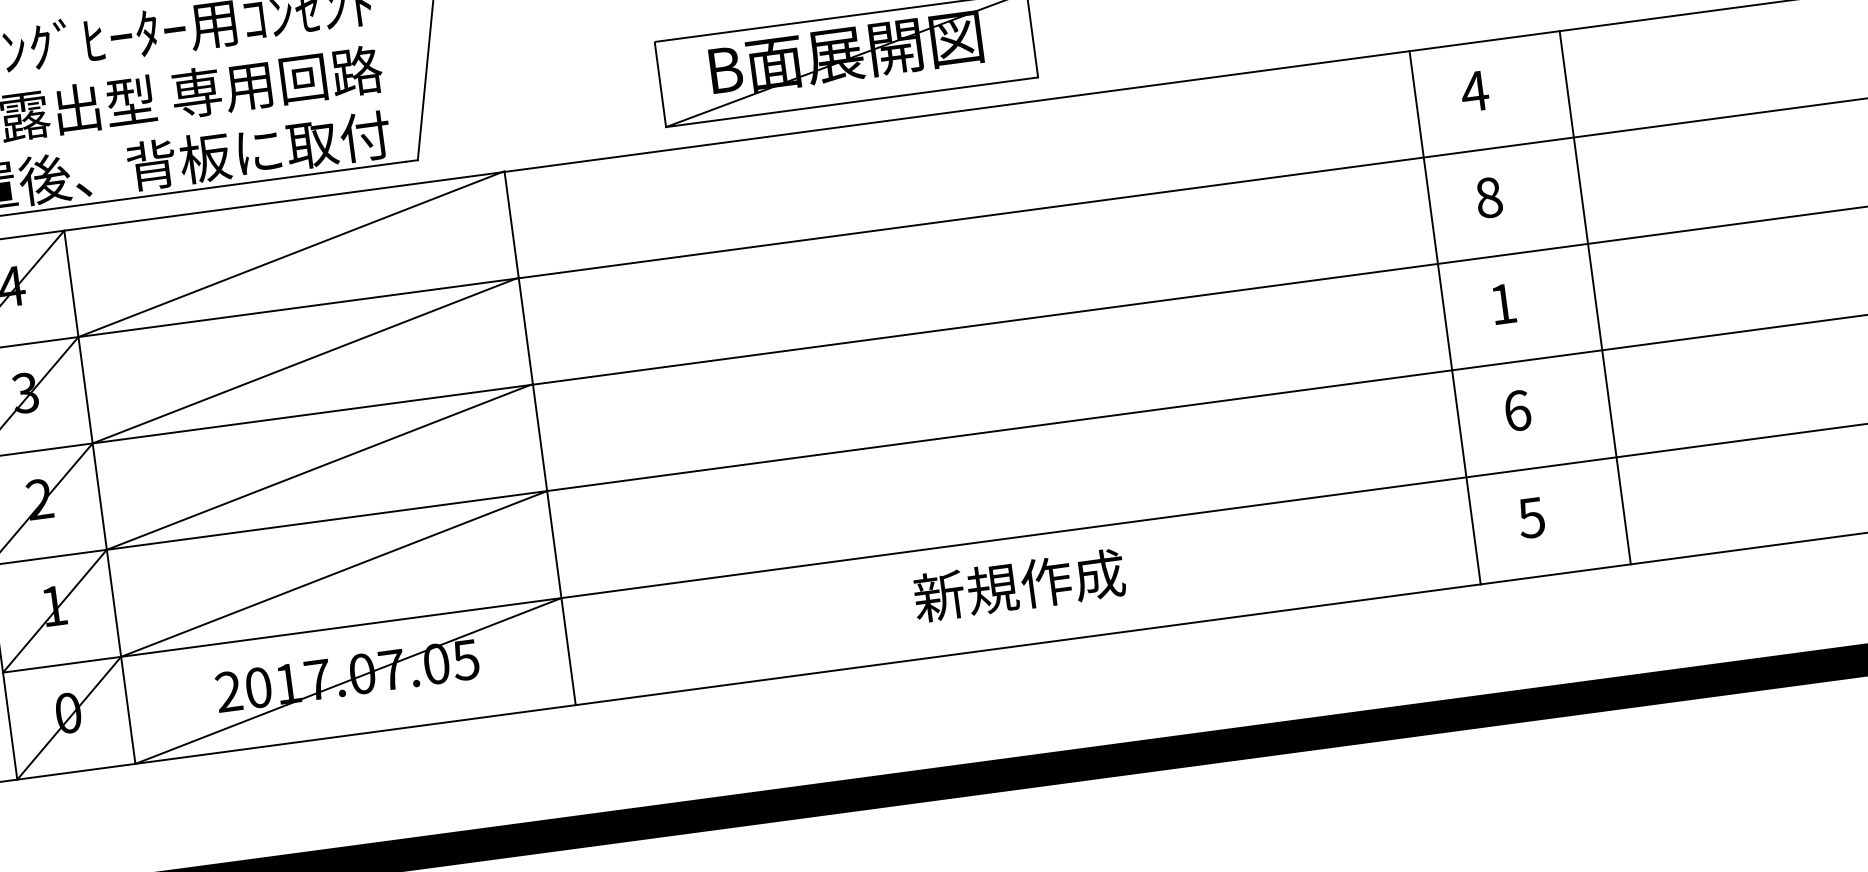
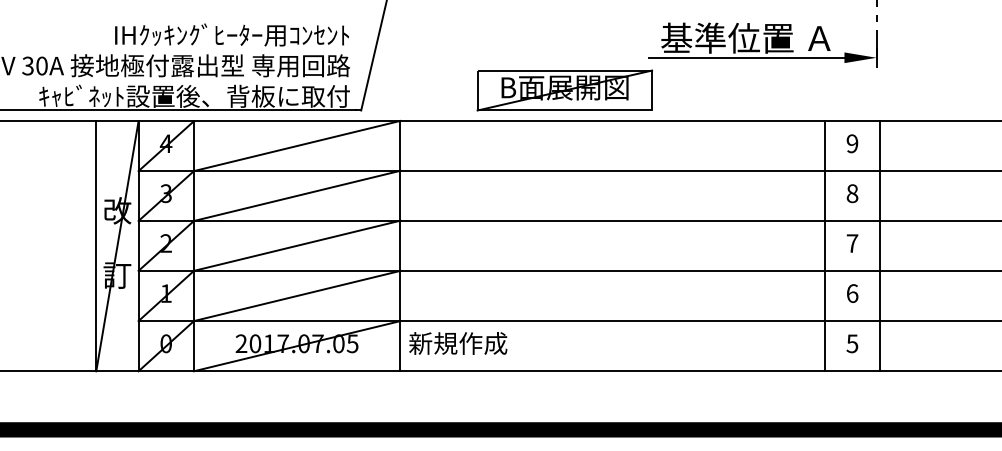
text: (1474, 90) -> (852, 143), 4 -> 9
line: (1595, 298) -> (880, 246), moved
text: (1503, 304) -> (852, 243), 1 -> 7
text: (1019, 585) -> (458, 343), moved

